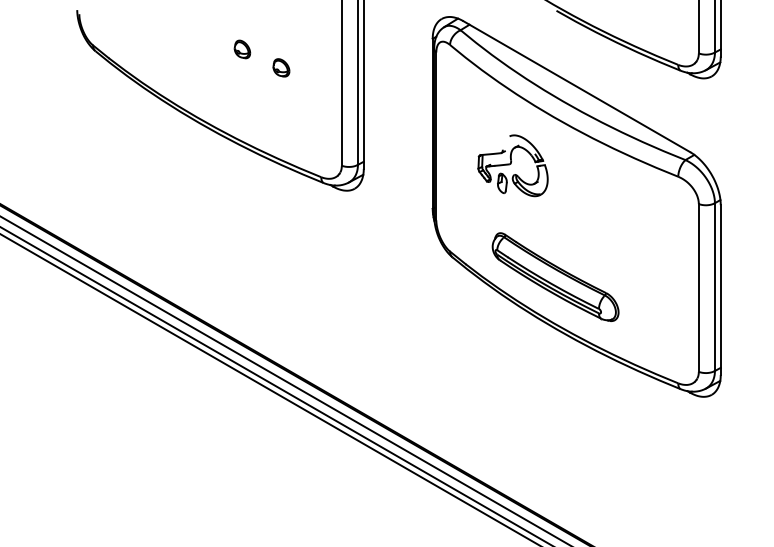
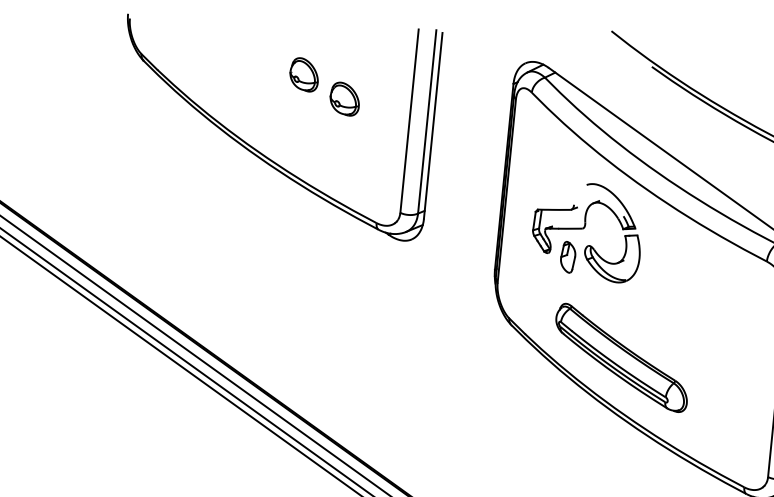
part: (242, 49) -> (304, 74), size x1.67
part: (281, 67) -> (345, 98), size x1.67
part: (512, 165) -> (586, 231), size x1.43

